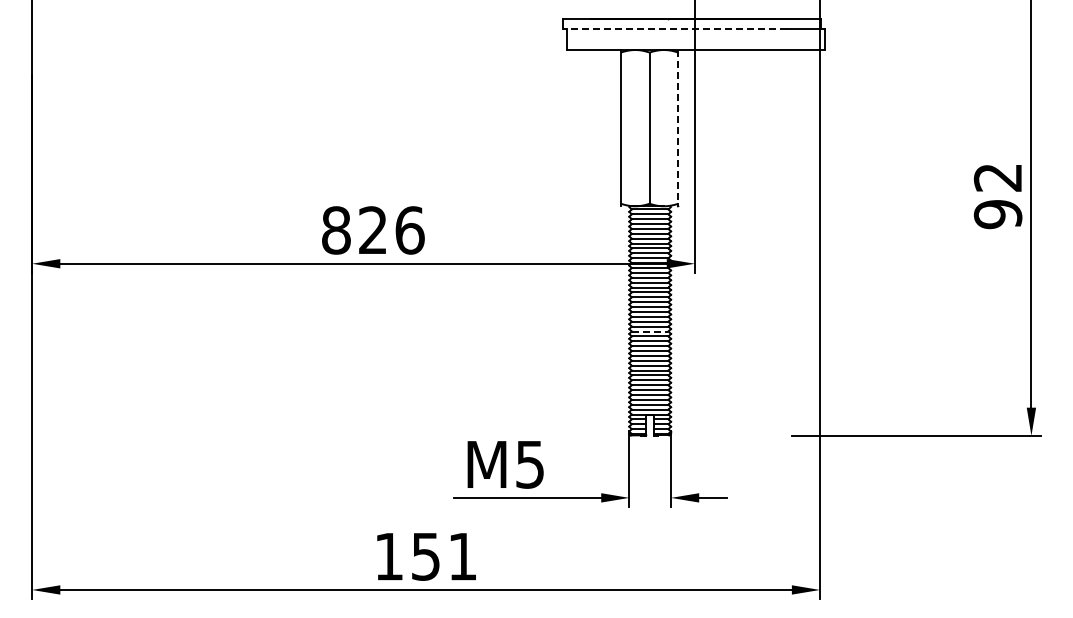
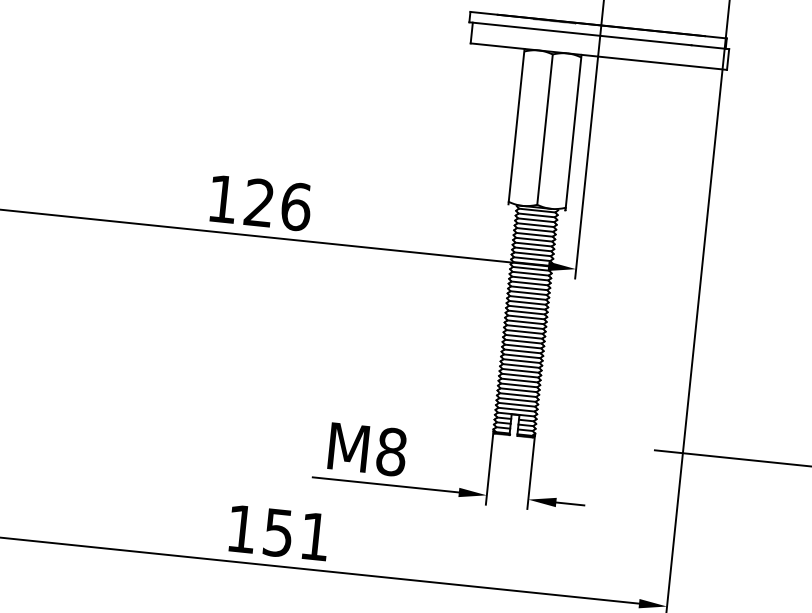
line: (675, 29) -> (580, 34), dashed -> solid
line: (678, 126) -> (573, 130), dashed -> solid
text: (336, 230) -> (223, 199), 826 -> 126
line: (650, 331) -> (524, 332), dashed -> solid
text: (530, 464) -> (391, 451), M5 -> M8

